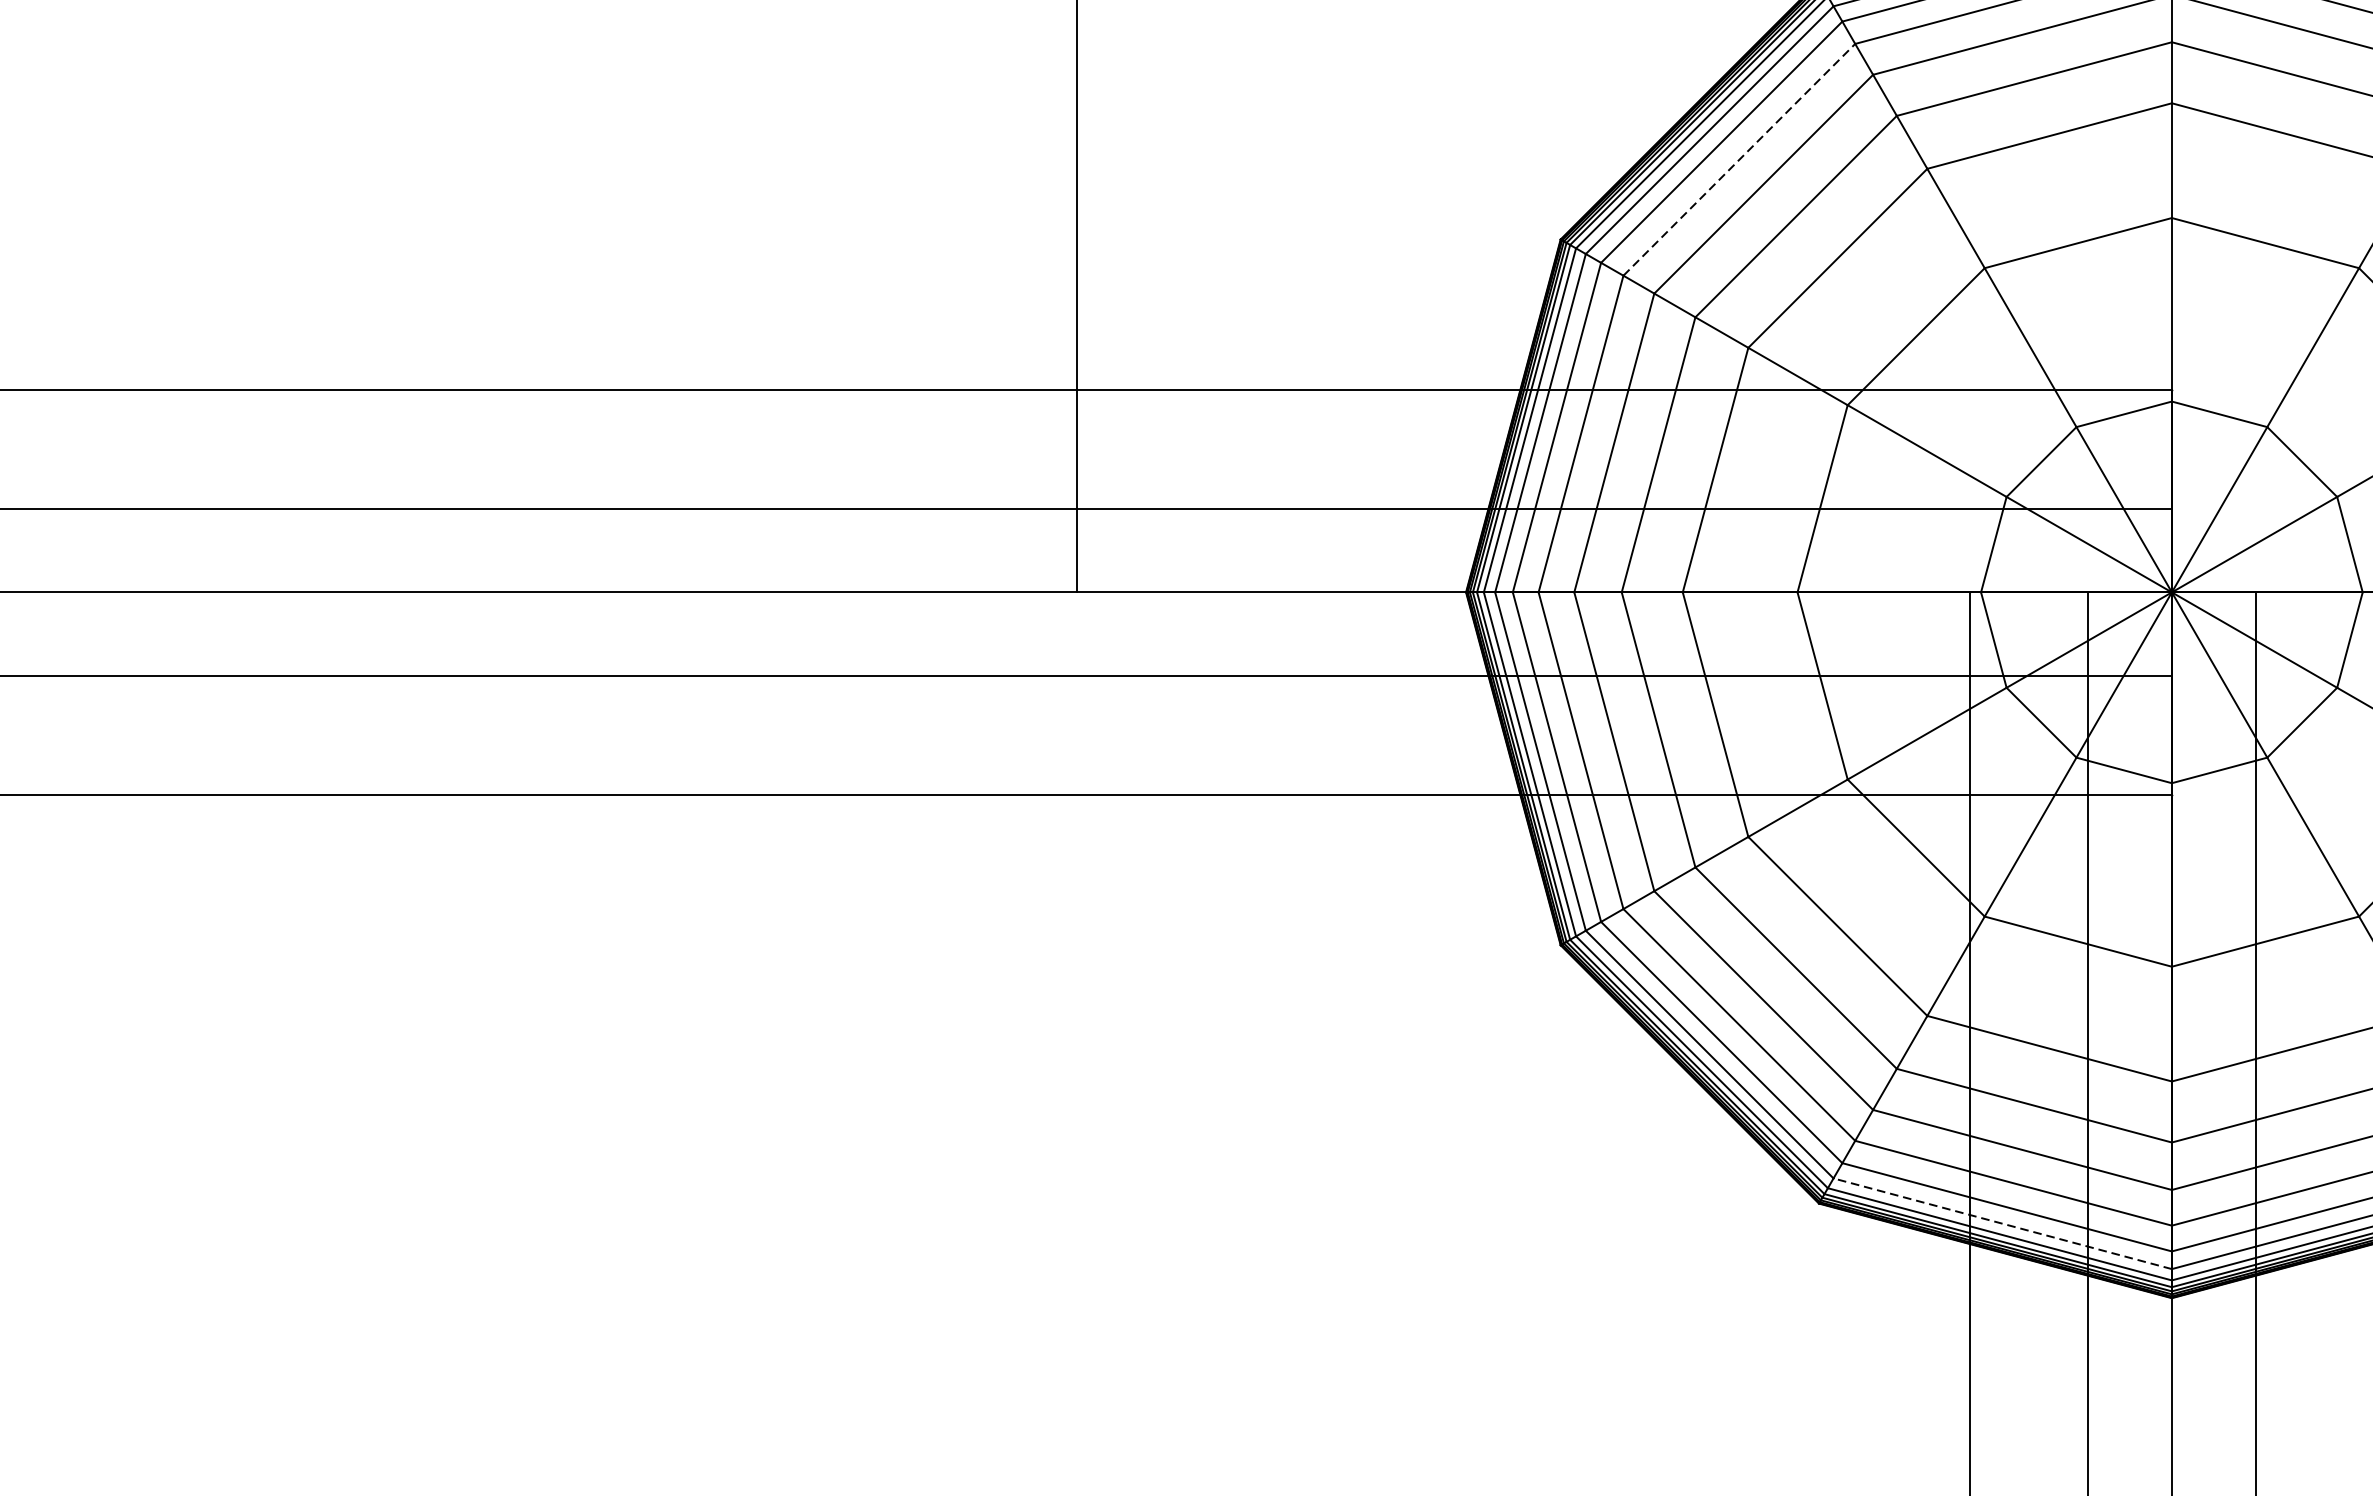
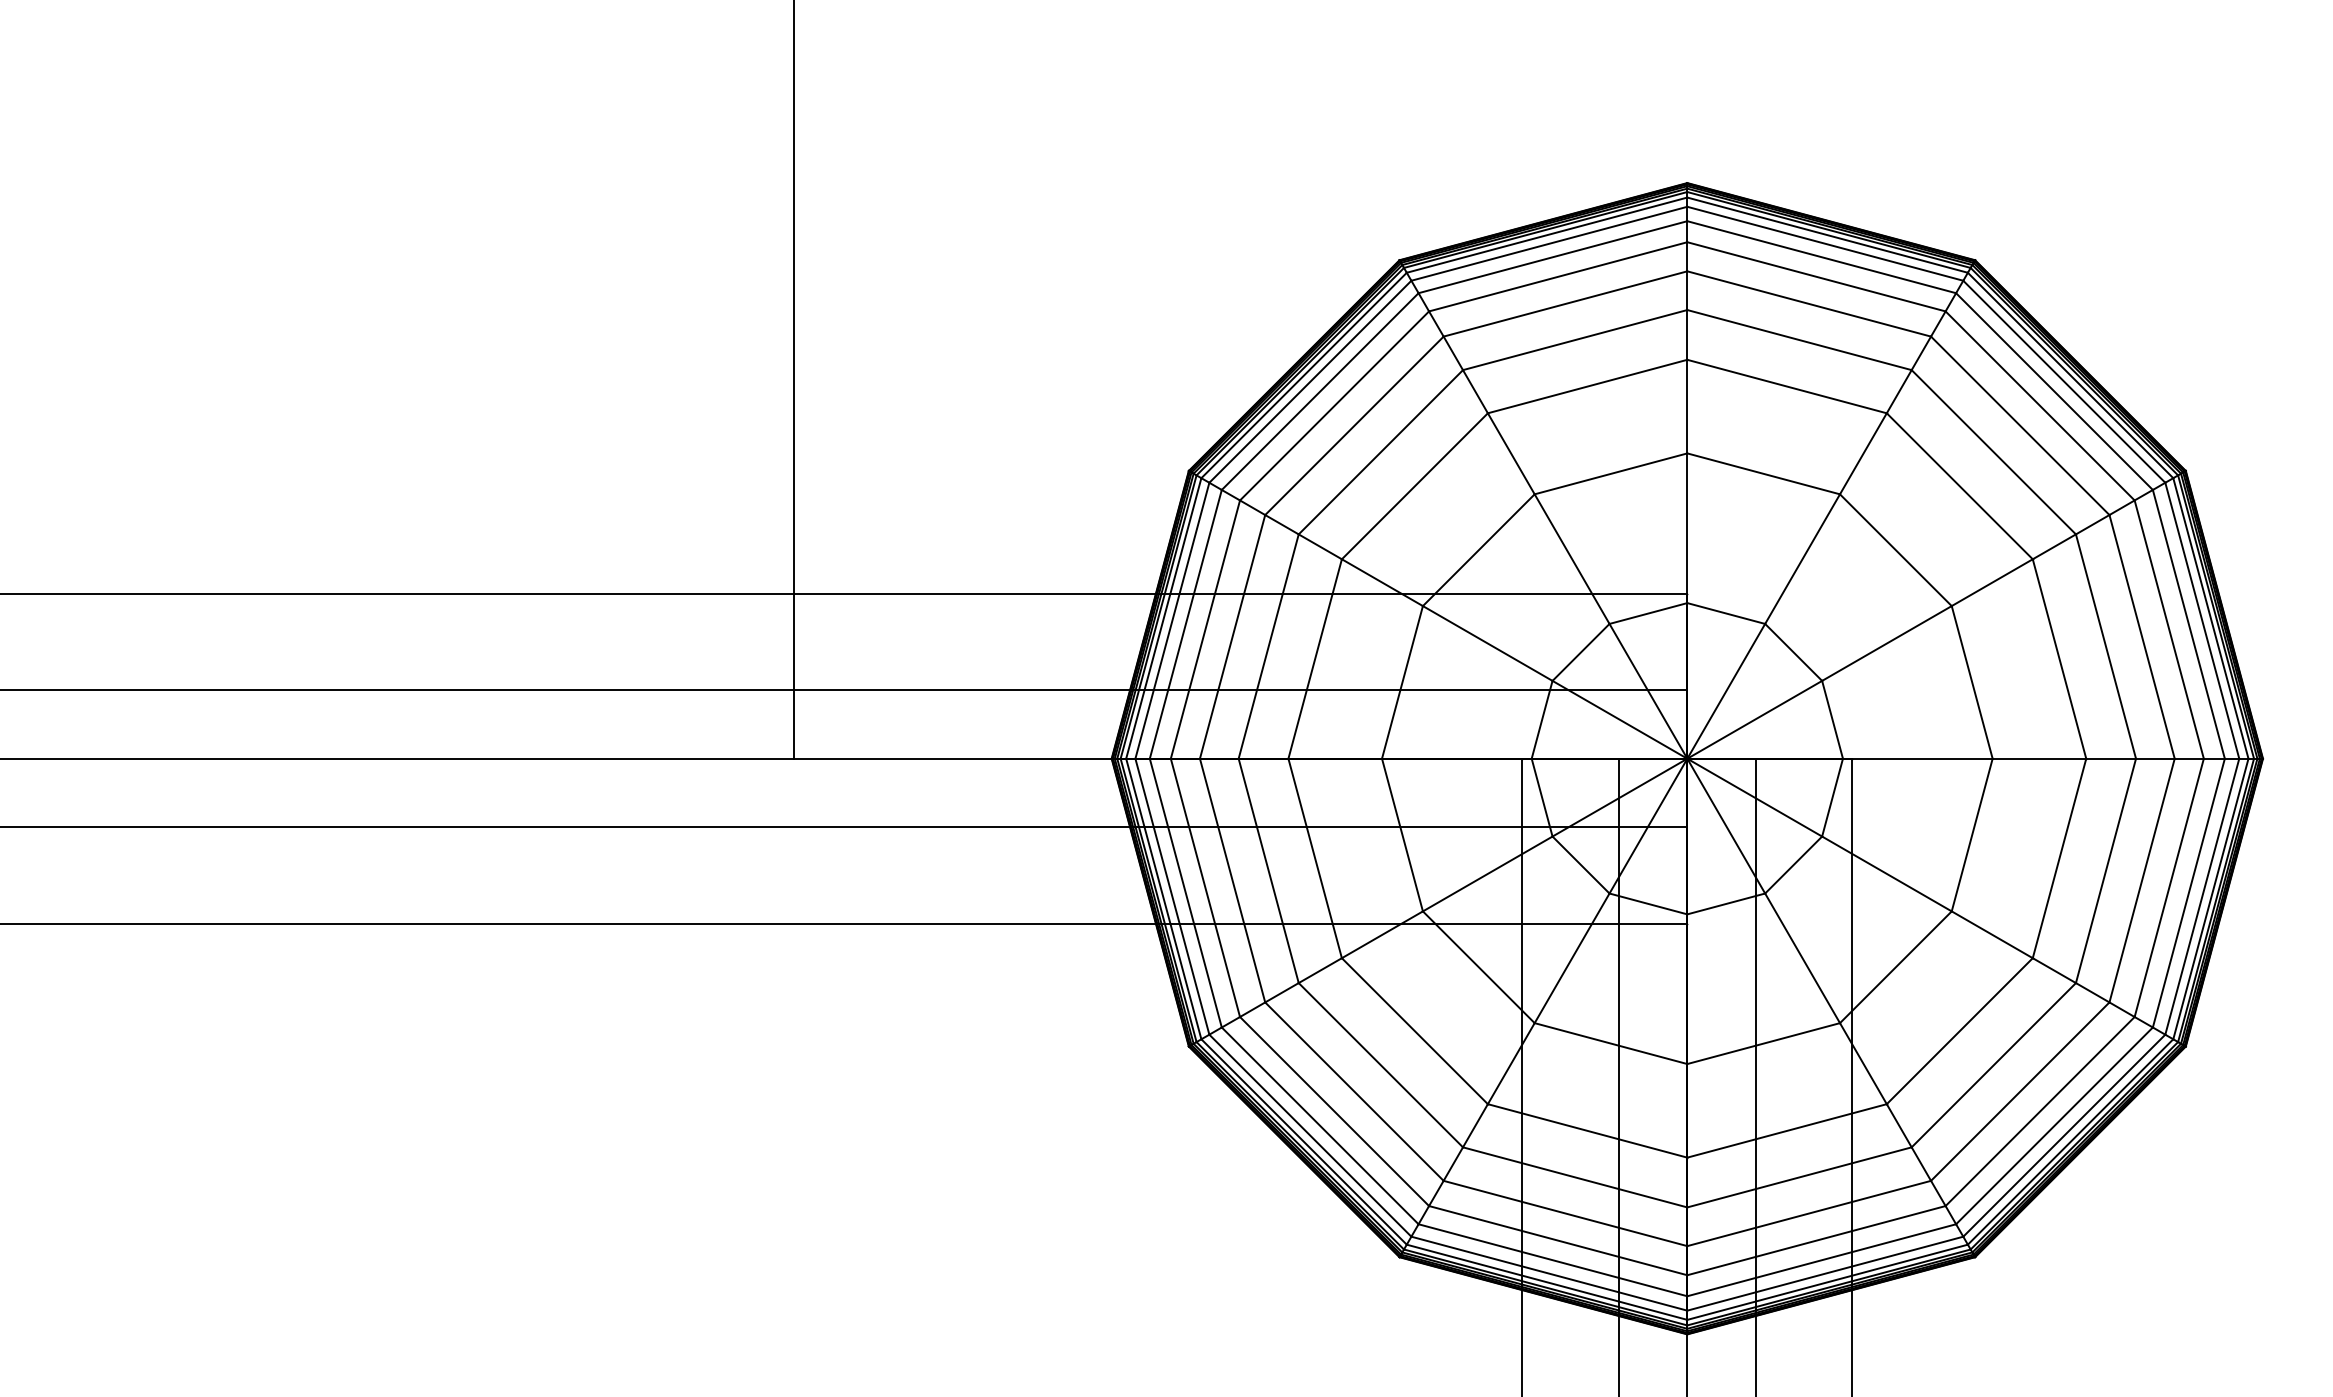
line: (1739, 159) -> (1334, 405), dashed -> solid
line: (2002, 1223) -> (1549, 1273), dashed -> solid

